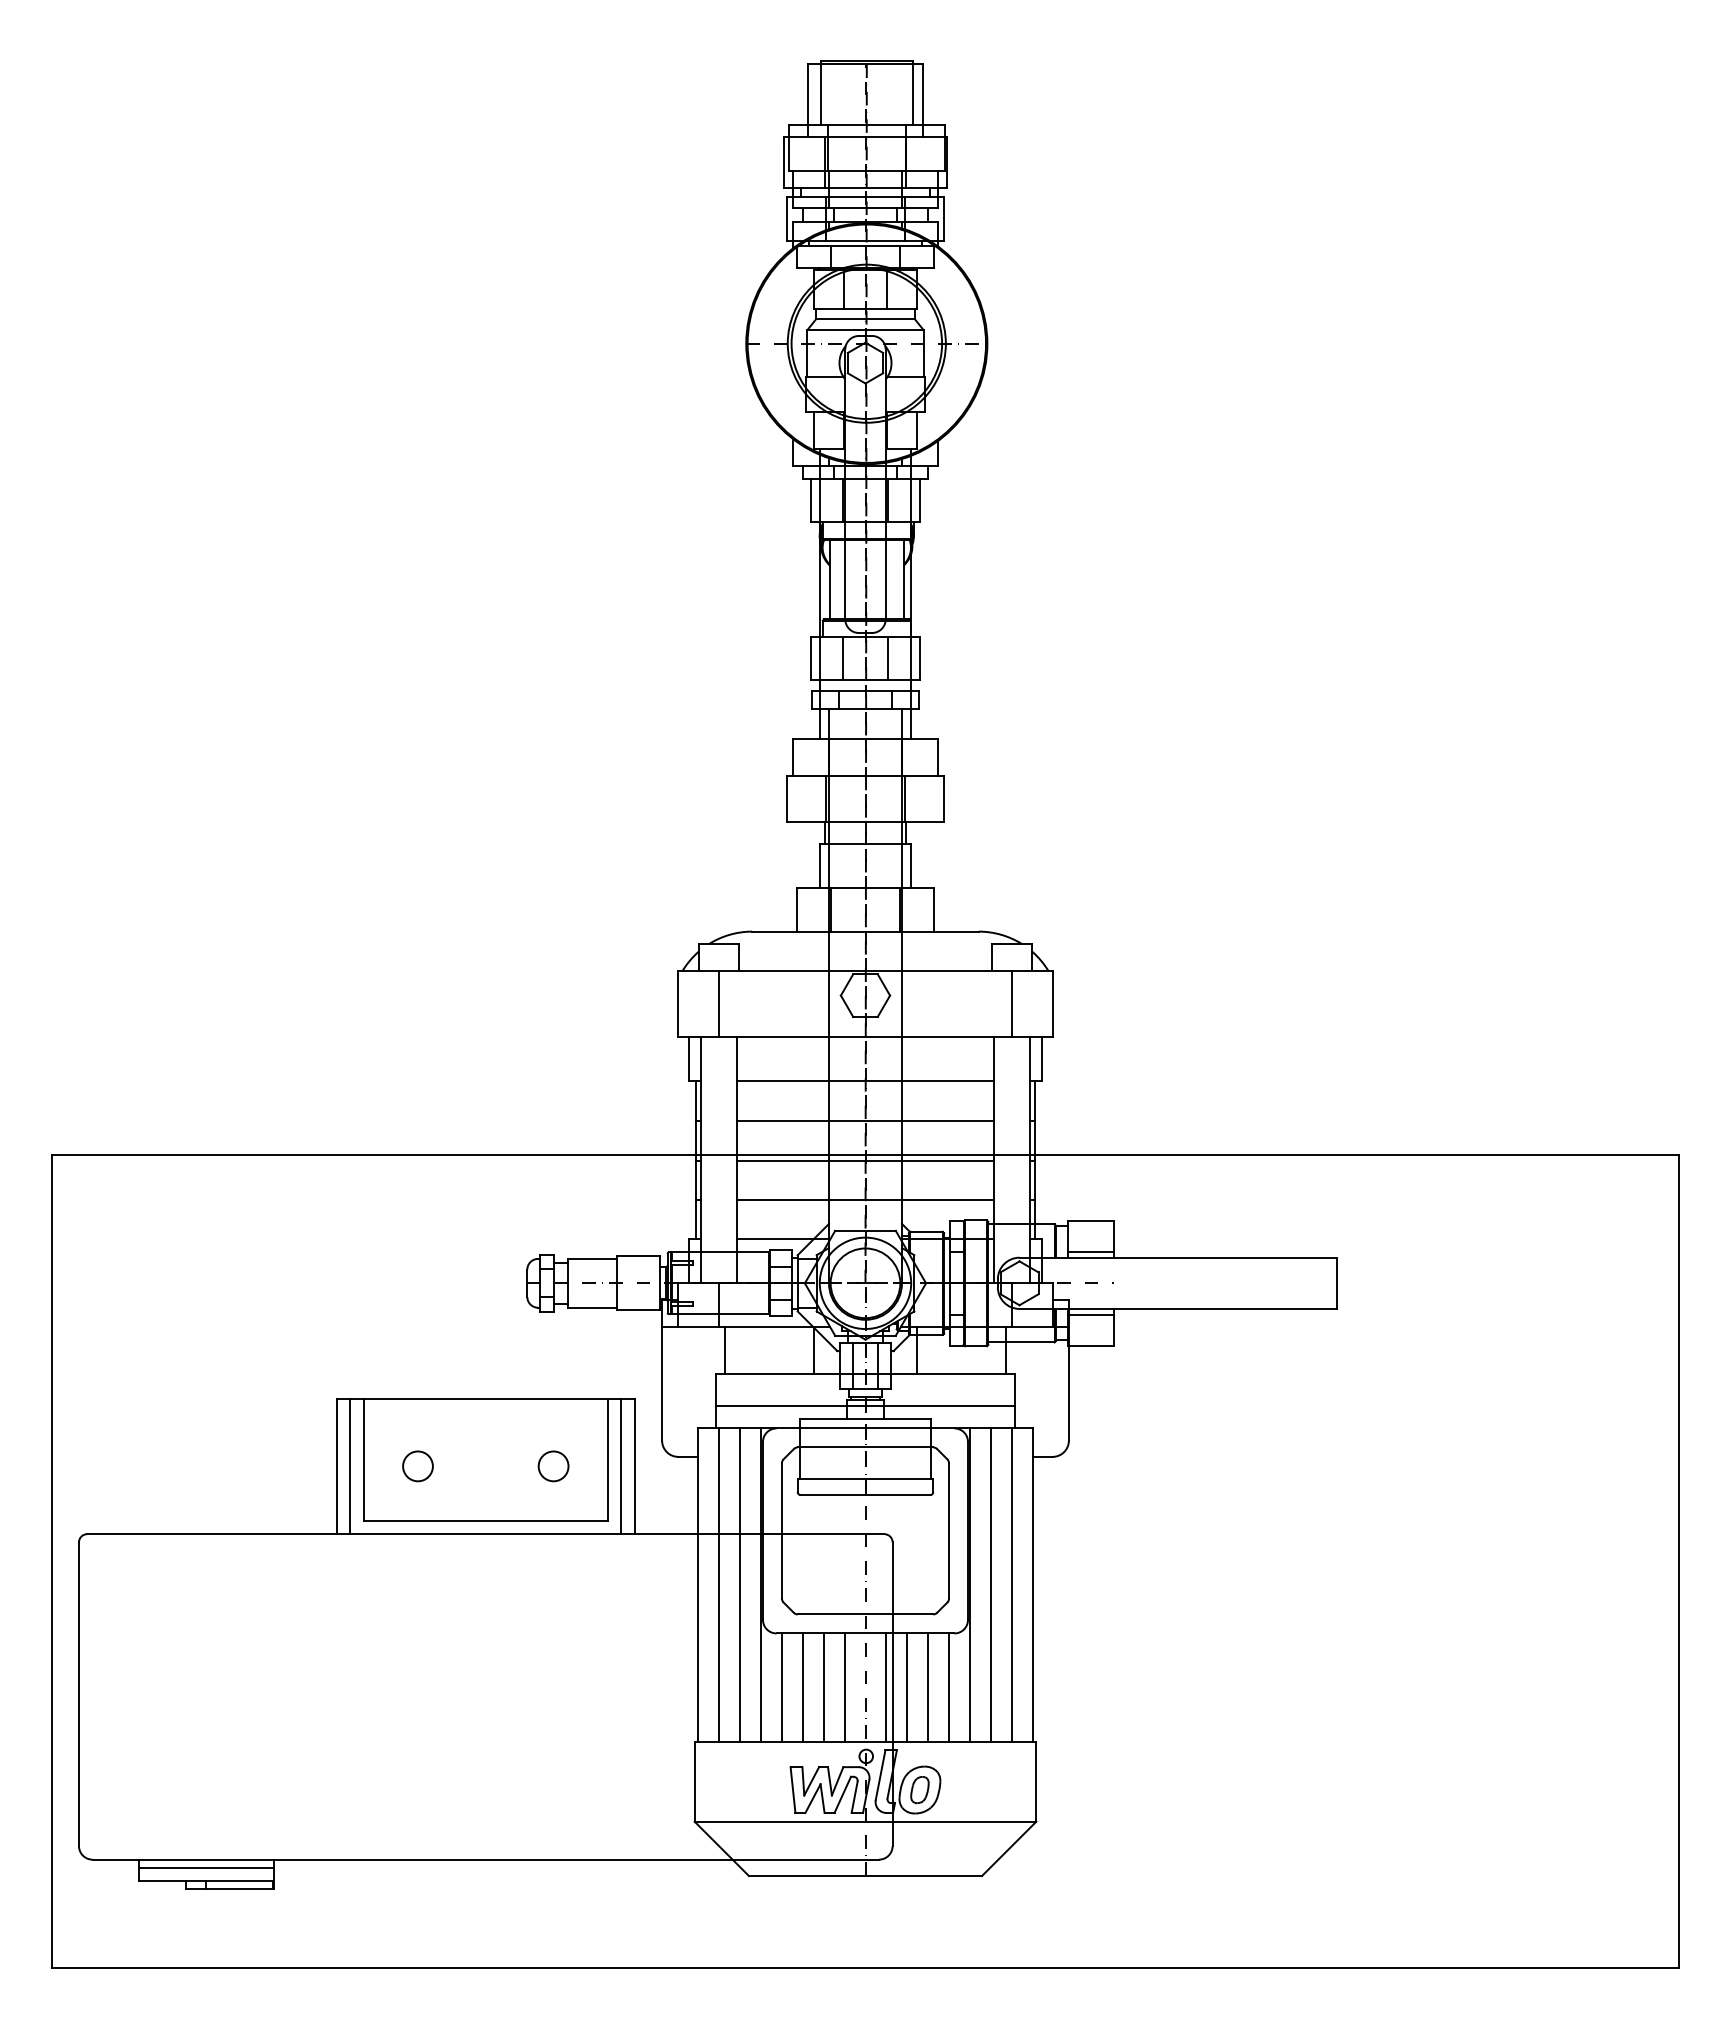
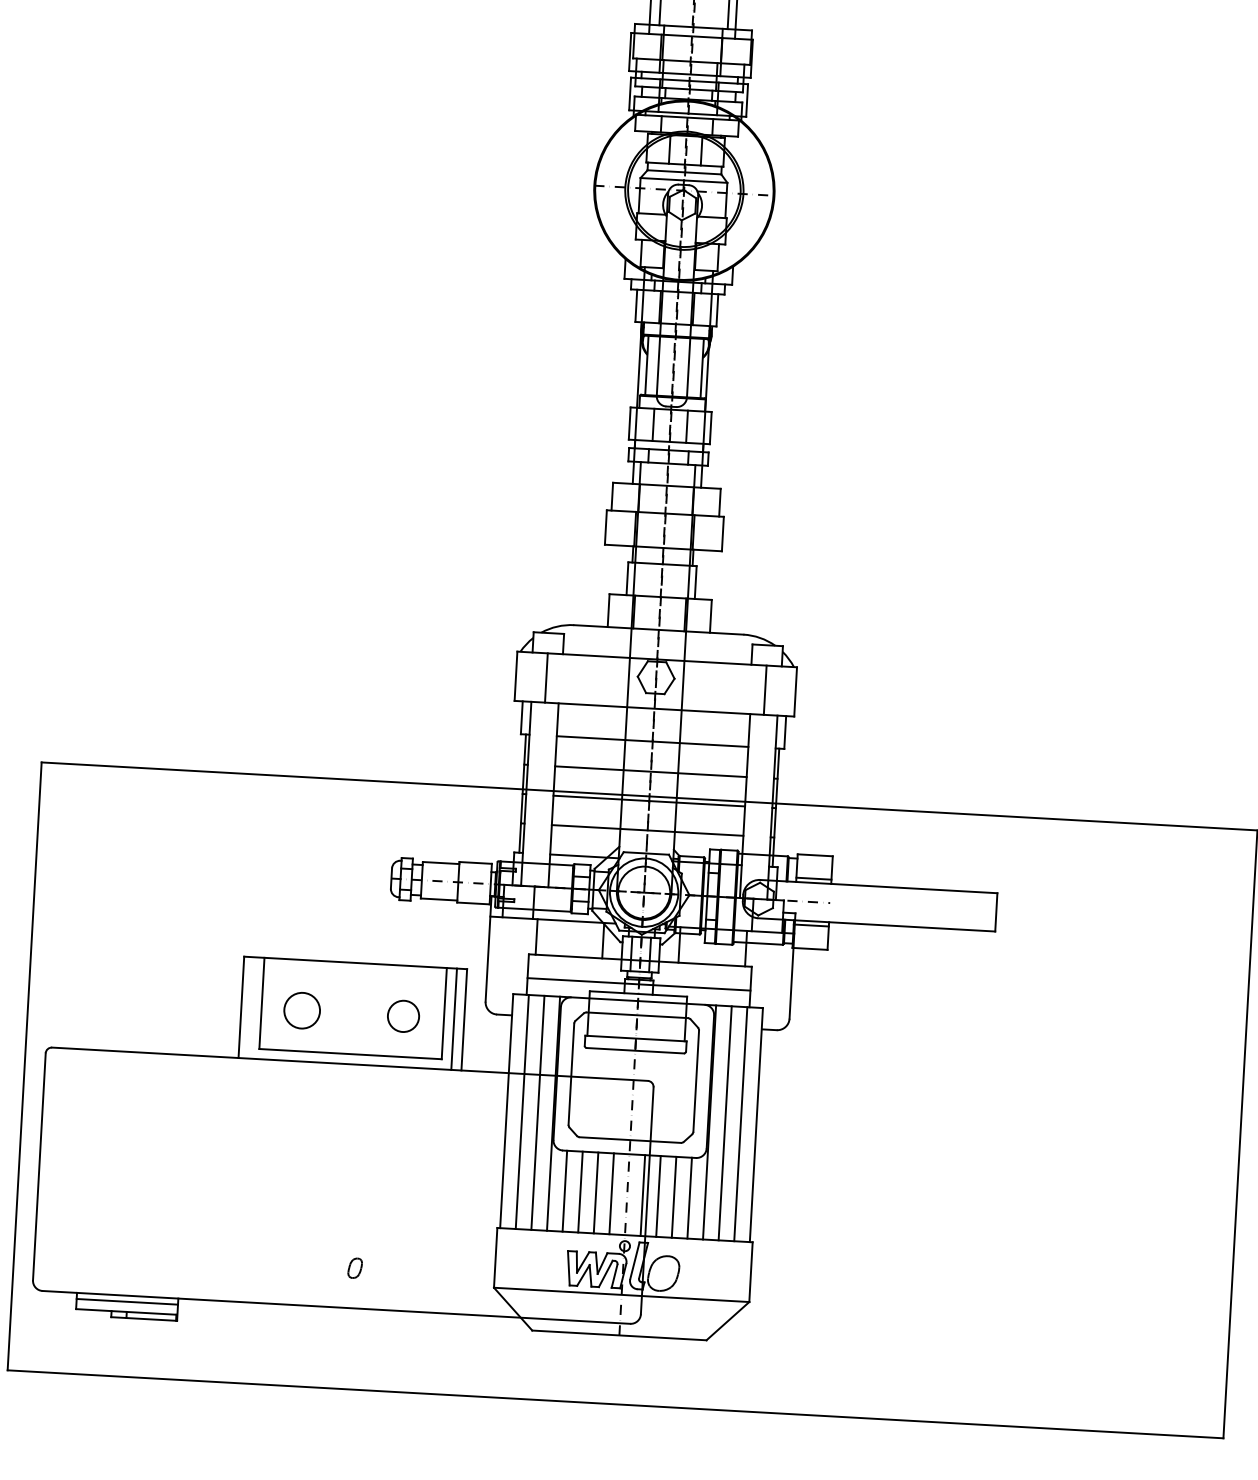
line: (350, 1466) -> (251, 1008), removed
circle: (417, 1466) -> (301, 1010), size x1.6
circle: (553, 1466) -> (403, 1016), size x1.4
part: (919, 1790) -> (354, 1268), moved

